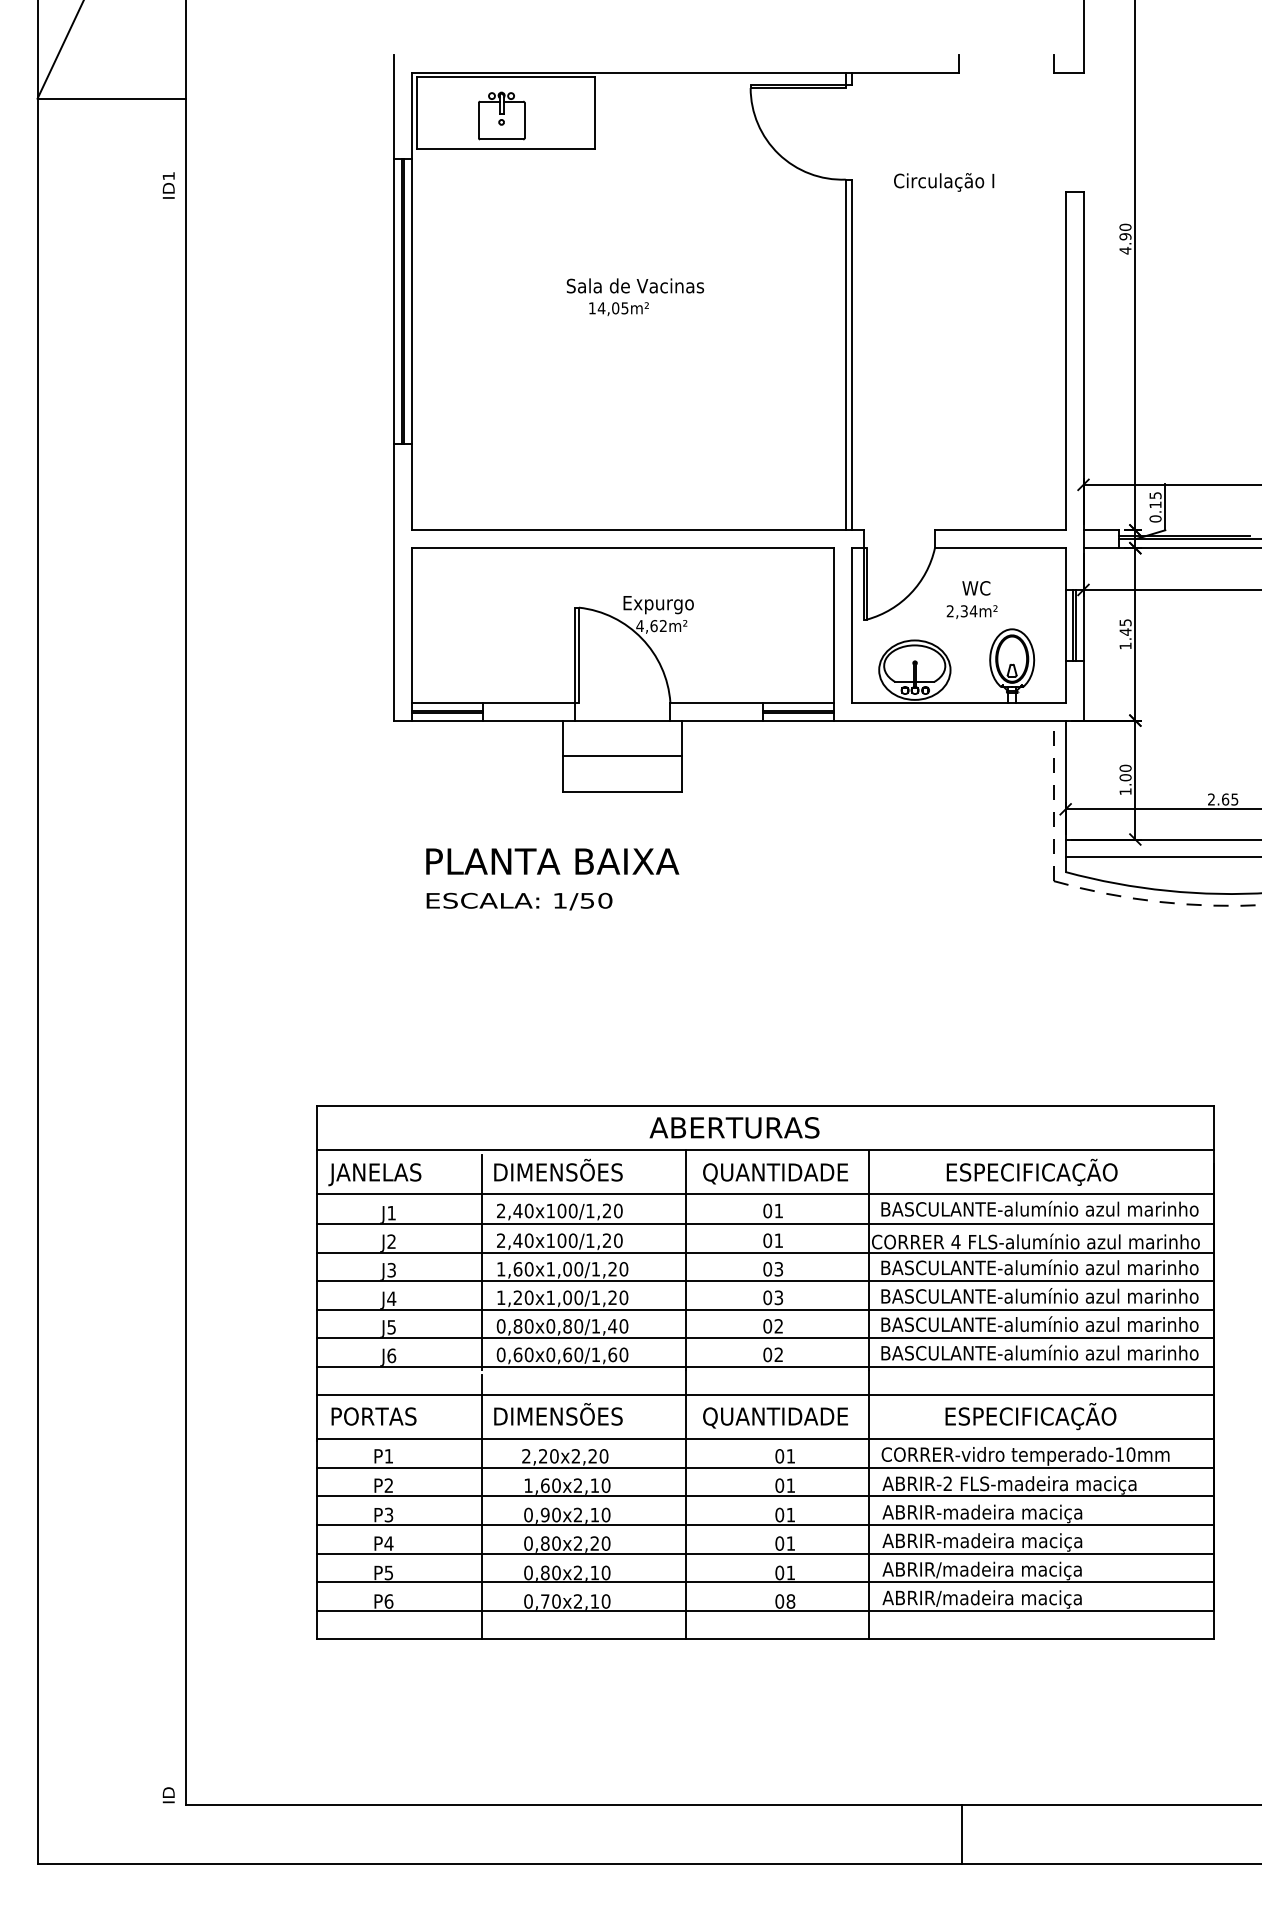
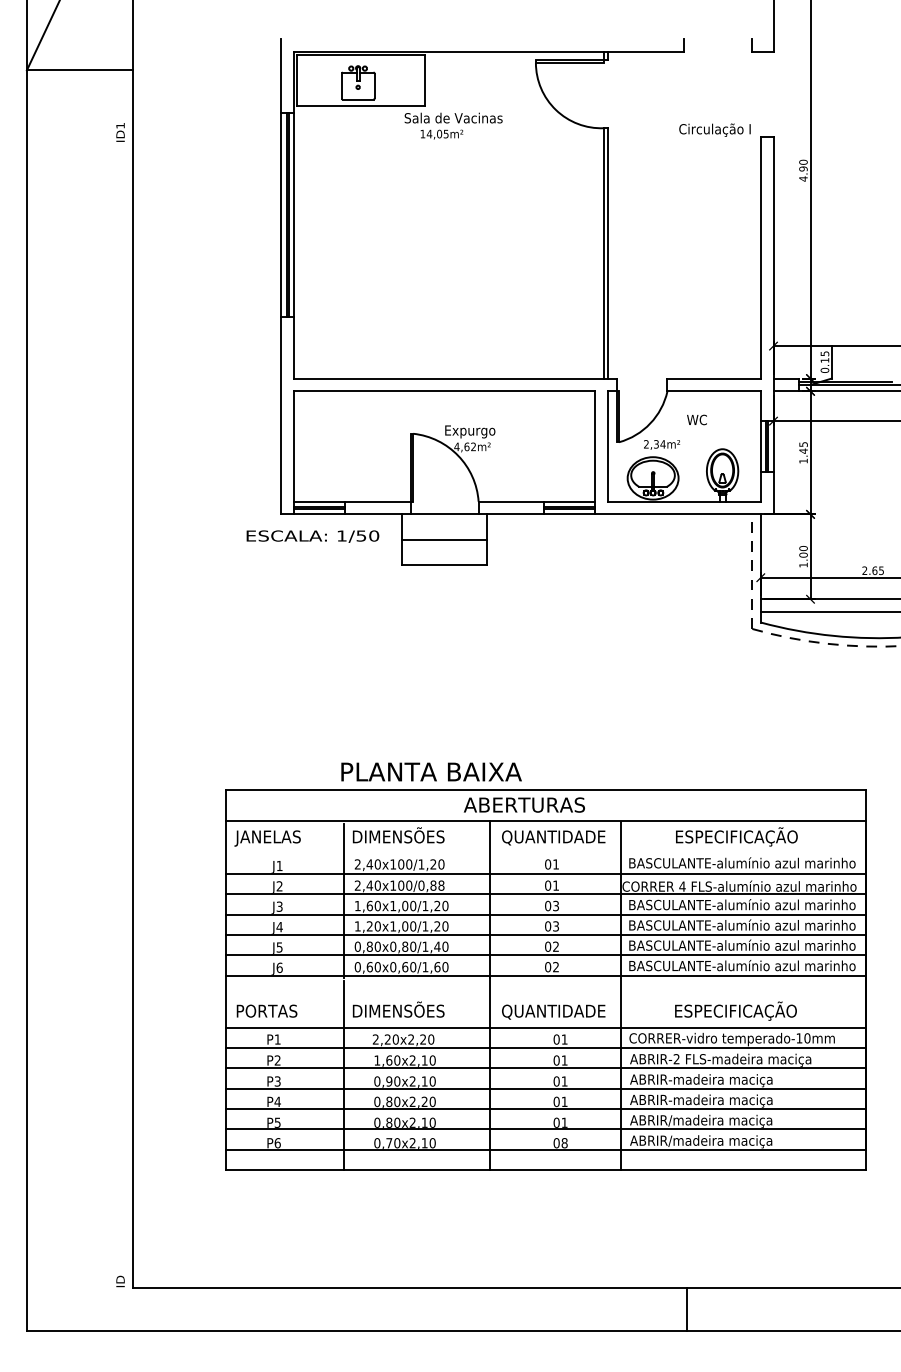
text: (943, 181) -> (714, 129), moved
text: (635, 296) -> (453, 125), moved
text: (972, 611) -> (662, 444), moved
text: (552, 860) -> (431, 771), moved
text: (518, 901) -> (312, 536), moved
line: (765, 1194) -> (546, 852), removed
text: (604, 1240) -> (431, 885), 2,40x100/1,20 -> 2,40x100/0,88
line: (765, 1395) -> (546, 996), removed

